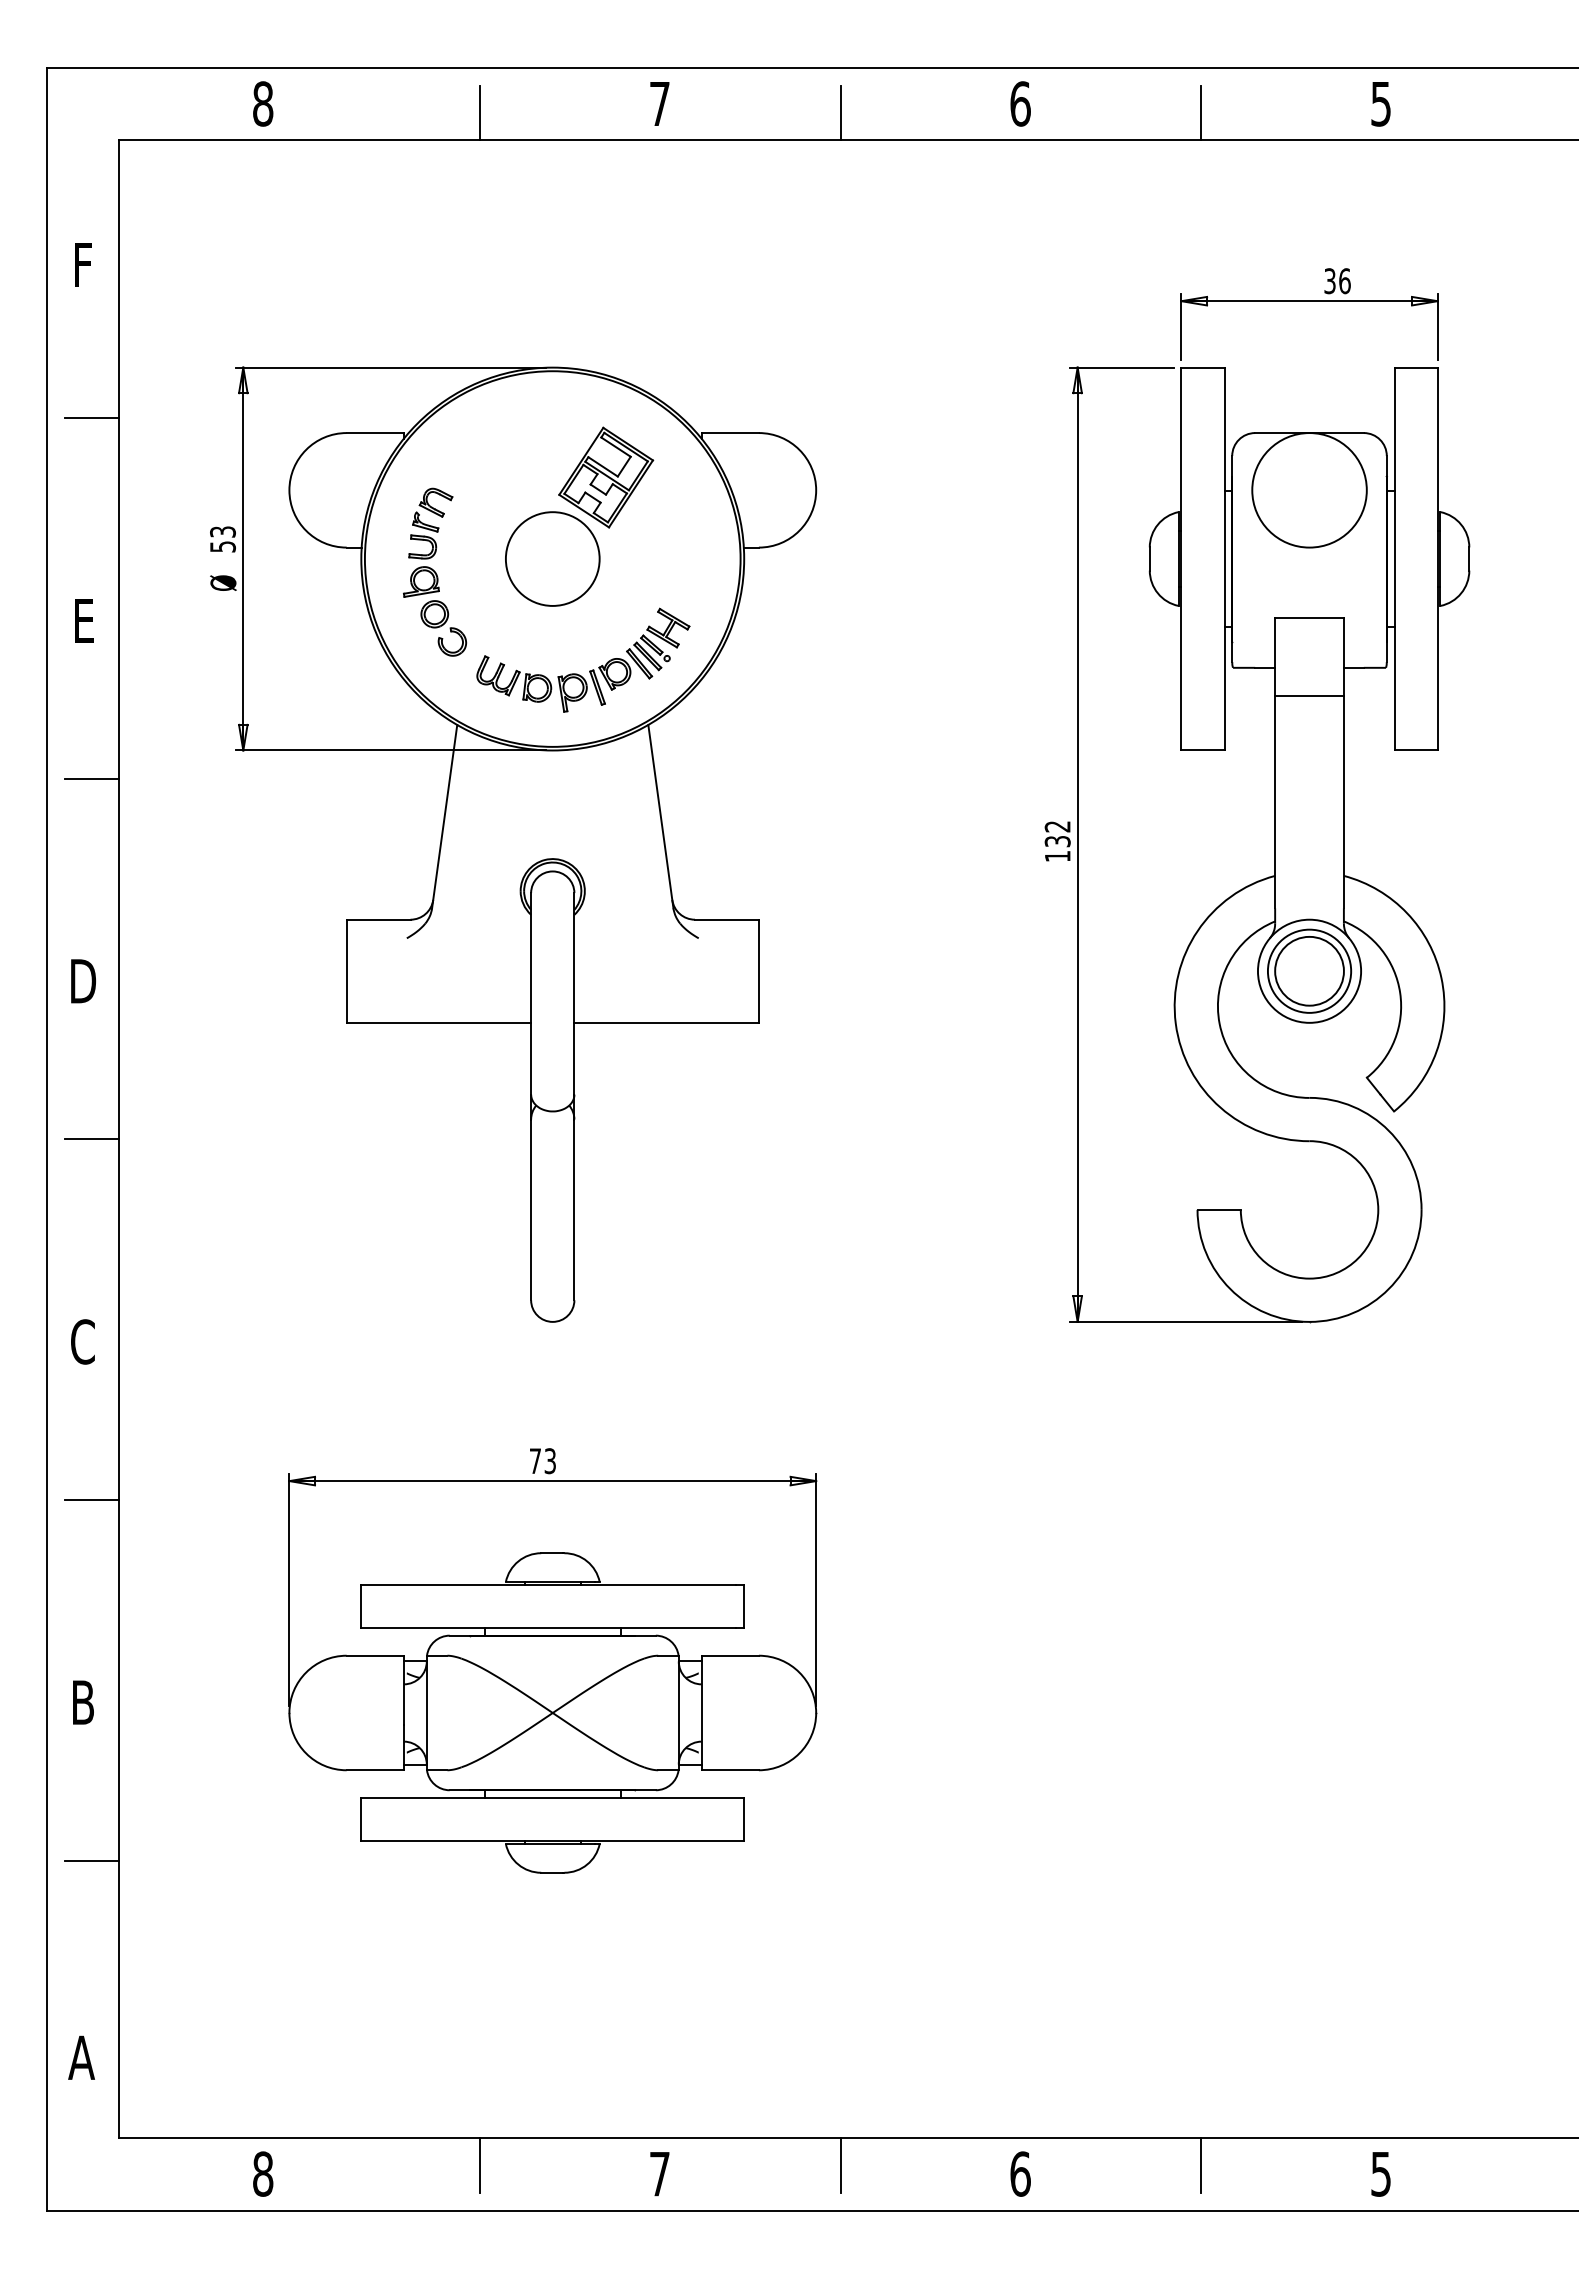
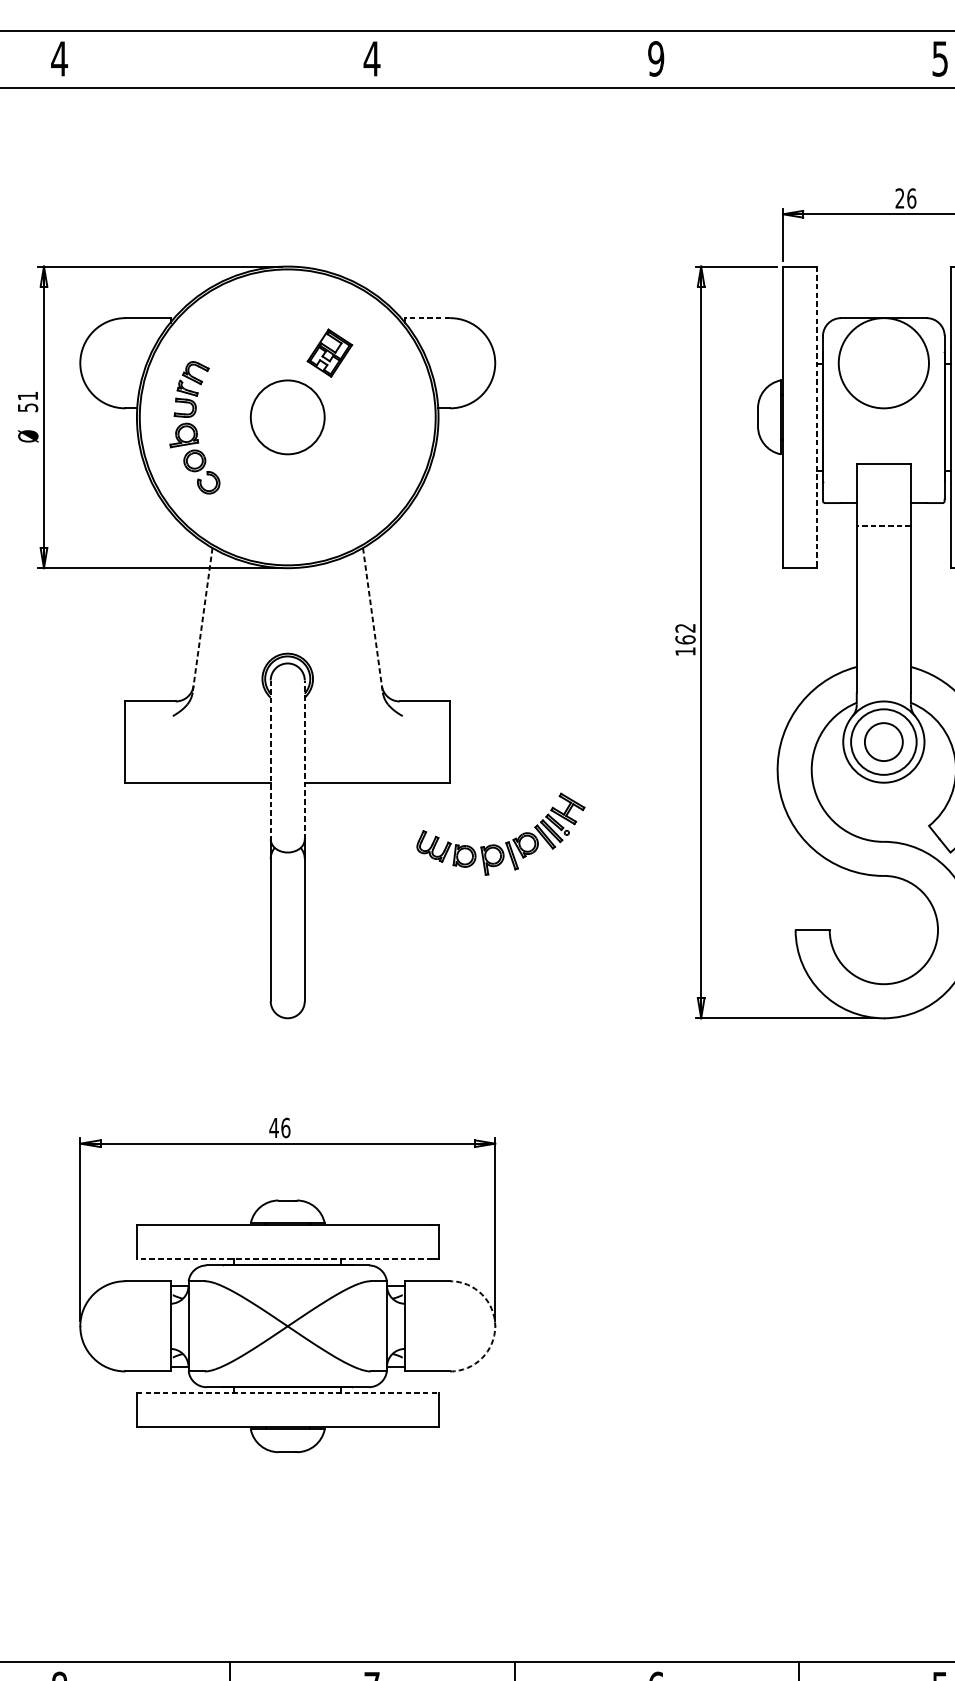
text: (262, 103) -> (59, 58), 8 -> 4
text: (659, 103) -> (371, 58), 7 -> 4
text: (1020, 103) -> (656, 58), 6 -> 9
line: (480, 113) -> (230, 66), removed
line: (840, 113) -> (514, 66), removed
line: (1201, 113) -> (798, 66), removed
text: (1329, 281) -> (899, 198), 36 -> 26
line: (730, 433) -> (427, 318), solid -> dashed
part: (606, 477) -> (330, 353), size x0.6
text: (222, 531) -> (27, 395), 53 -> 51
line: (1224, 559) -> (816, 417), solid -> dashed
part: (589, 670) -> (505, 842), moved
line: (1309, 696) -> (883, 525), solid -> dashed
line: (444, 816) -> (202, 620), solid -> dashed
line: (660, 816) -> (372, 620), solid -> dashed
text: (1057, 841) -> (685, 639), 132 -> 162
circle: (1309, 970) -> (883, 741), size x0.7
line: (531, 993) -> (270, 759), solid -> dashed
line: (574, 993) -> (304, 759), solid -> dashed
text: (542, 1461) -> (279, 1128), 73 -> 46
line: (548, 1627) -> (284, 1259), solid -> dashed
arc: (816, 1713) -> (495, 1326), solid -> dashed
line: (553, 1798) -> (288, 1393), solid -> dashed

